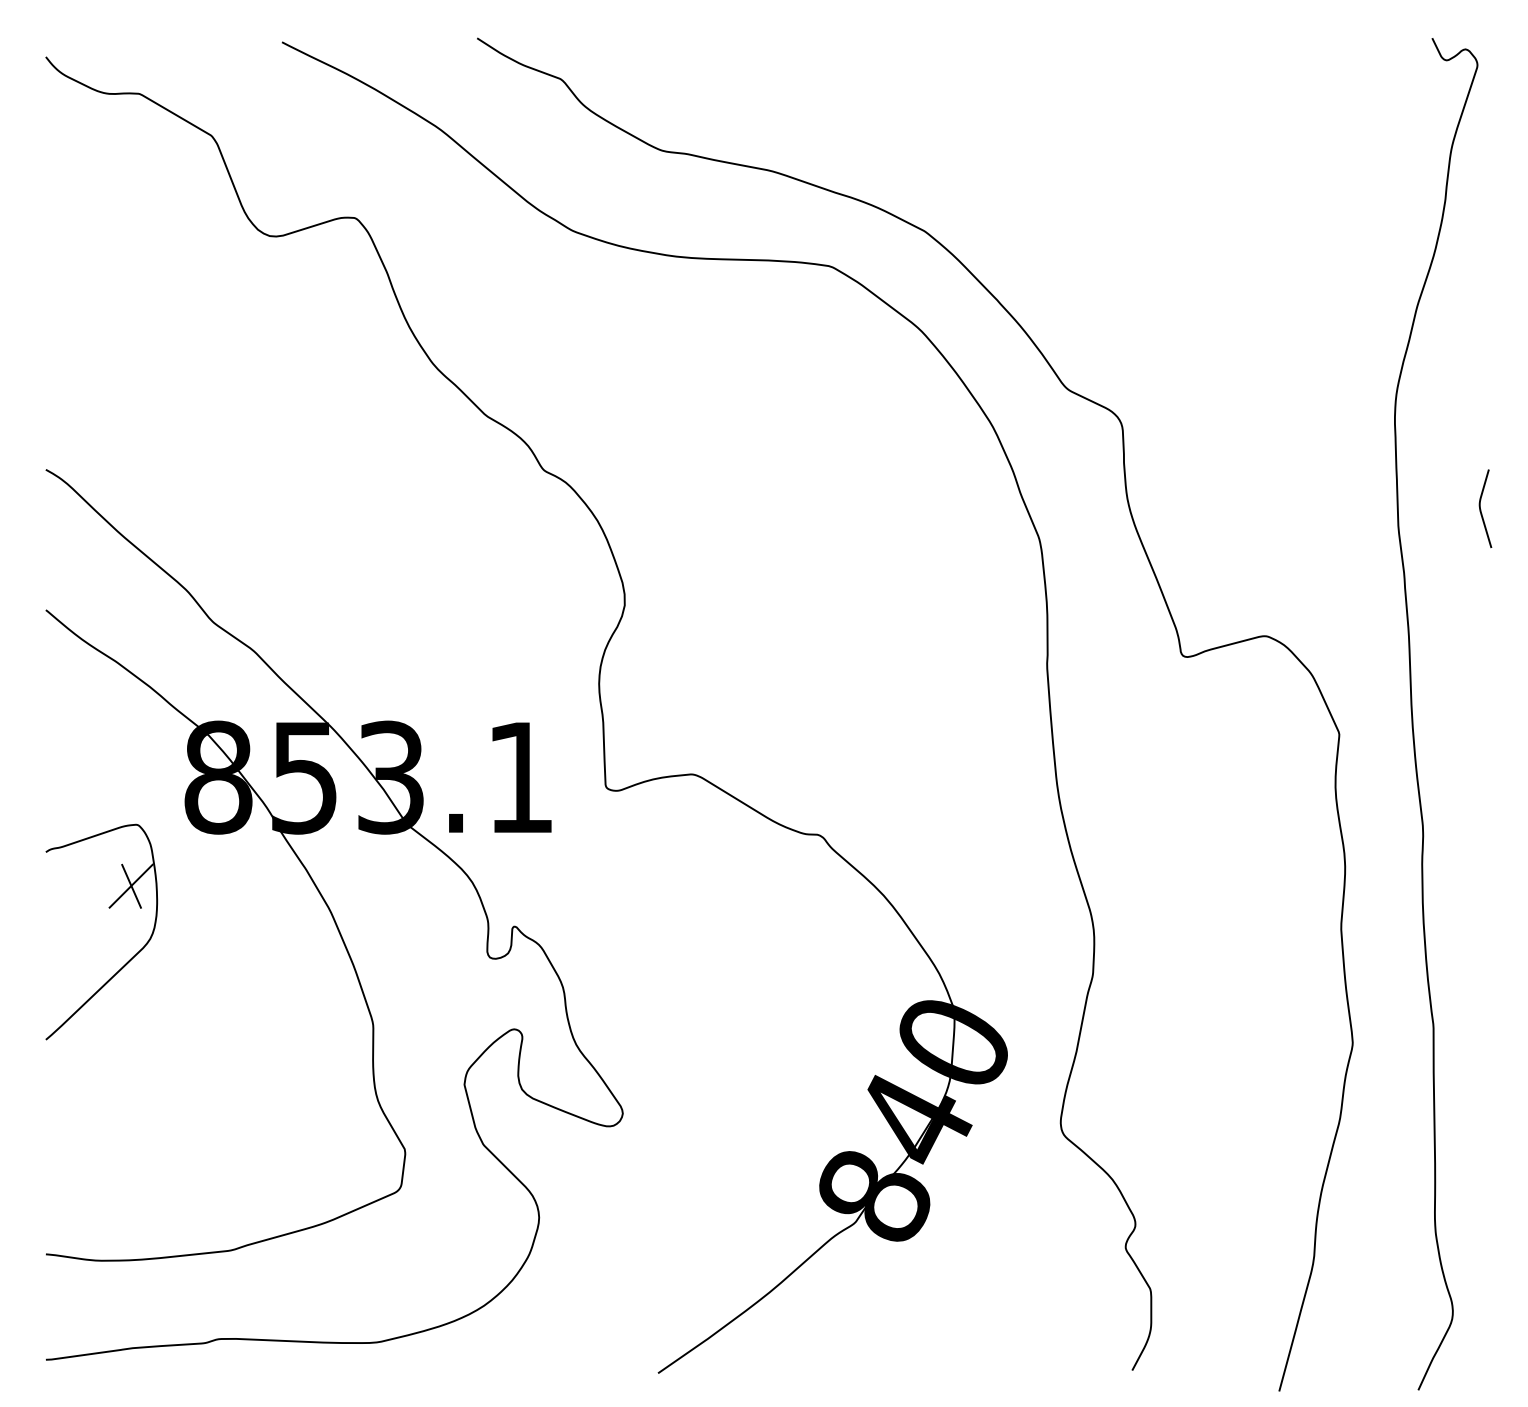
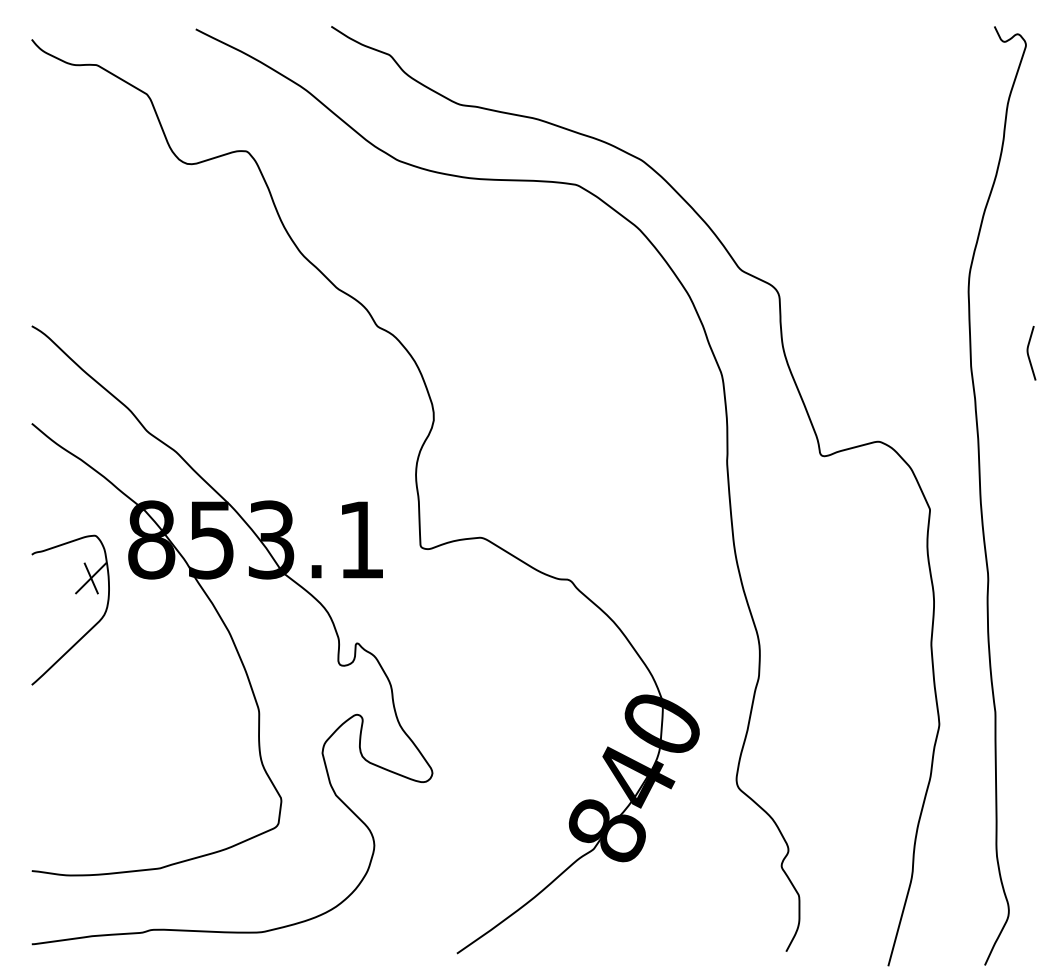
part: (108, 909) -> (75, 594), moved

